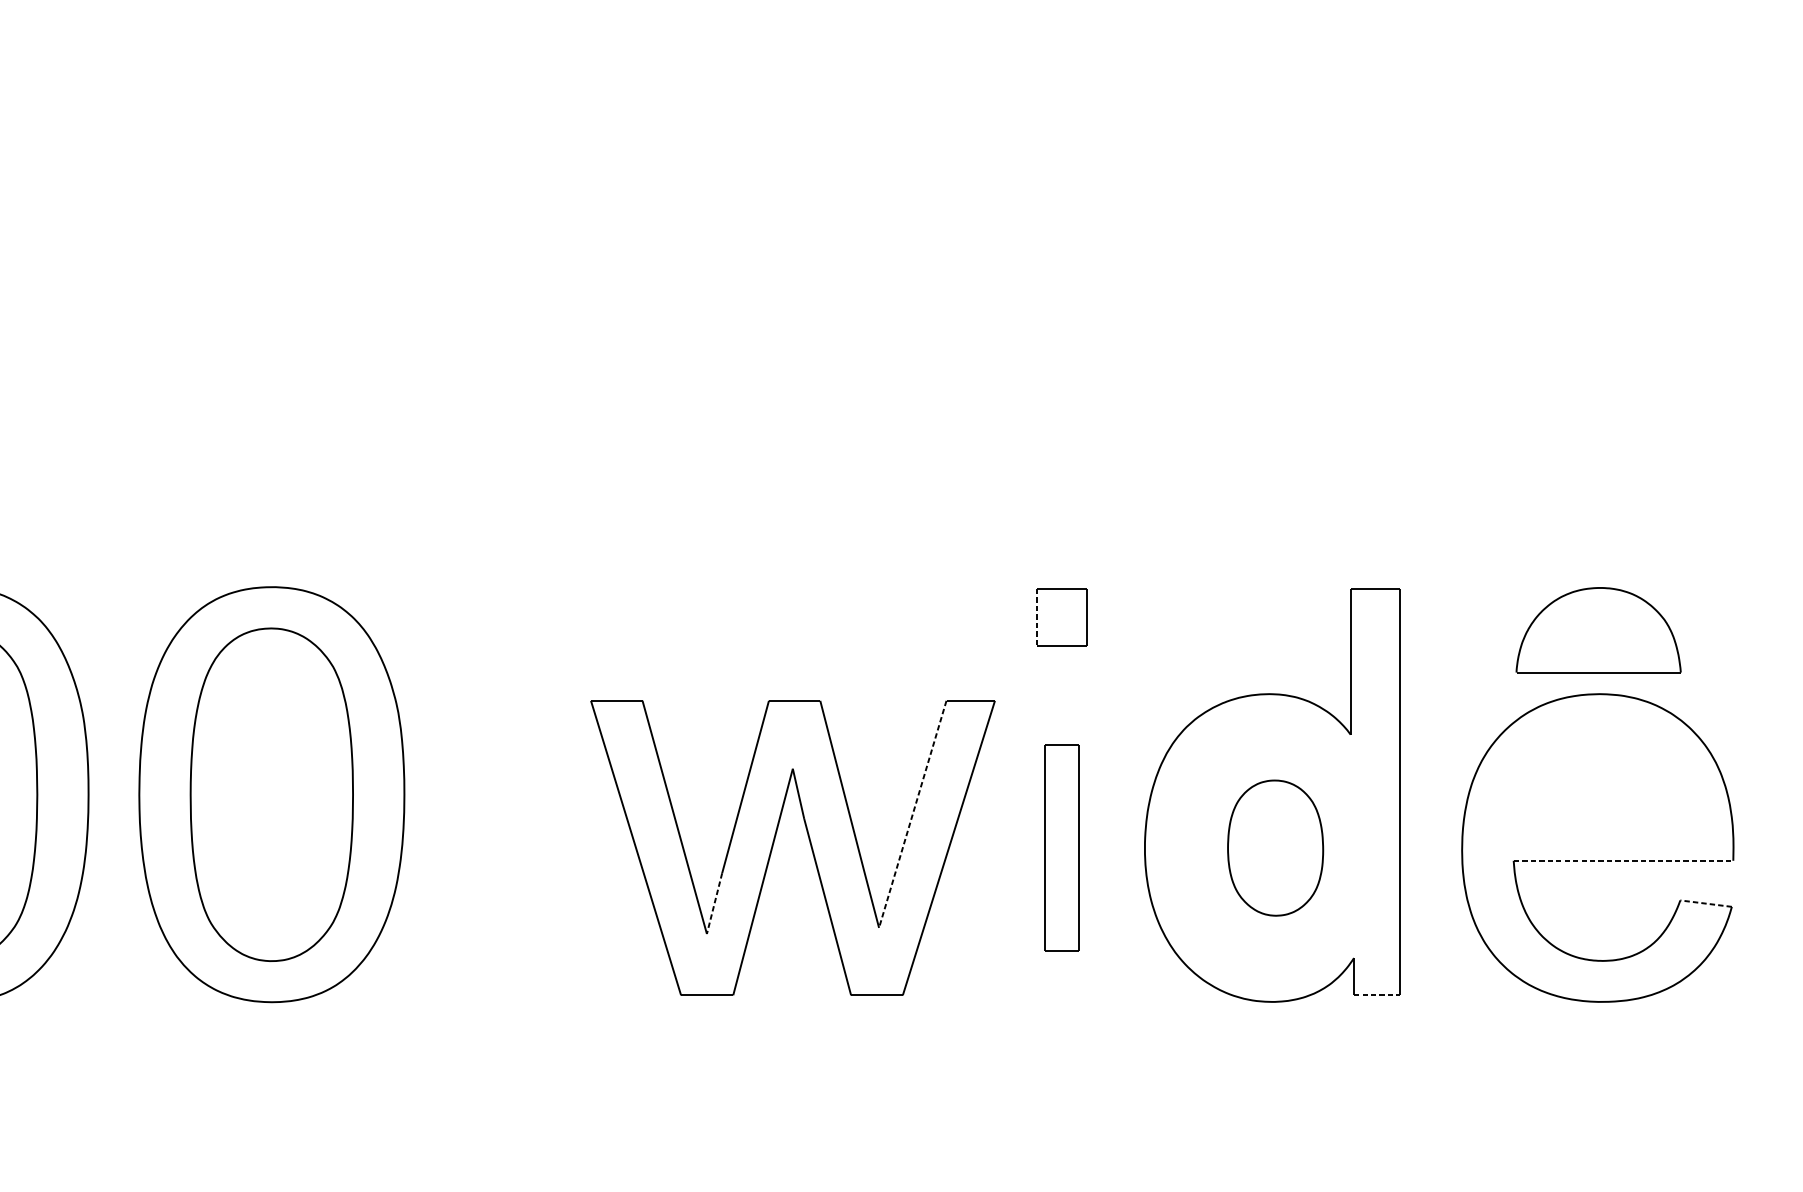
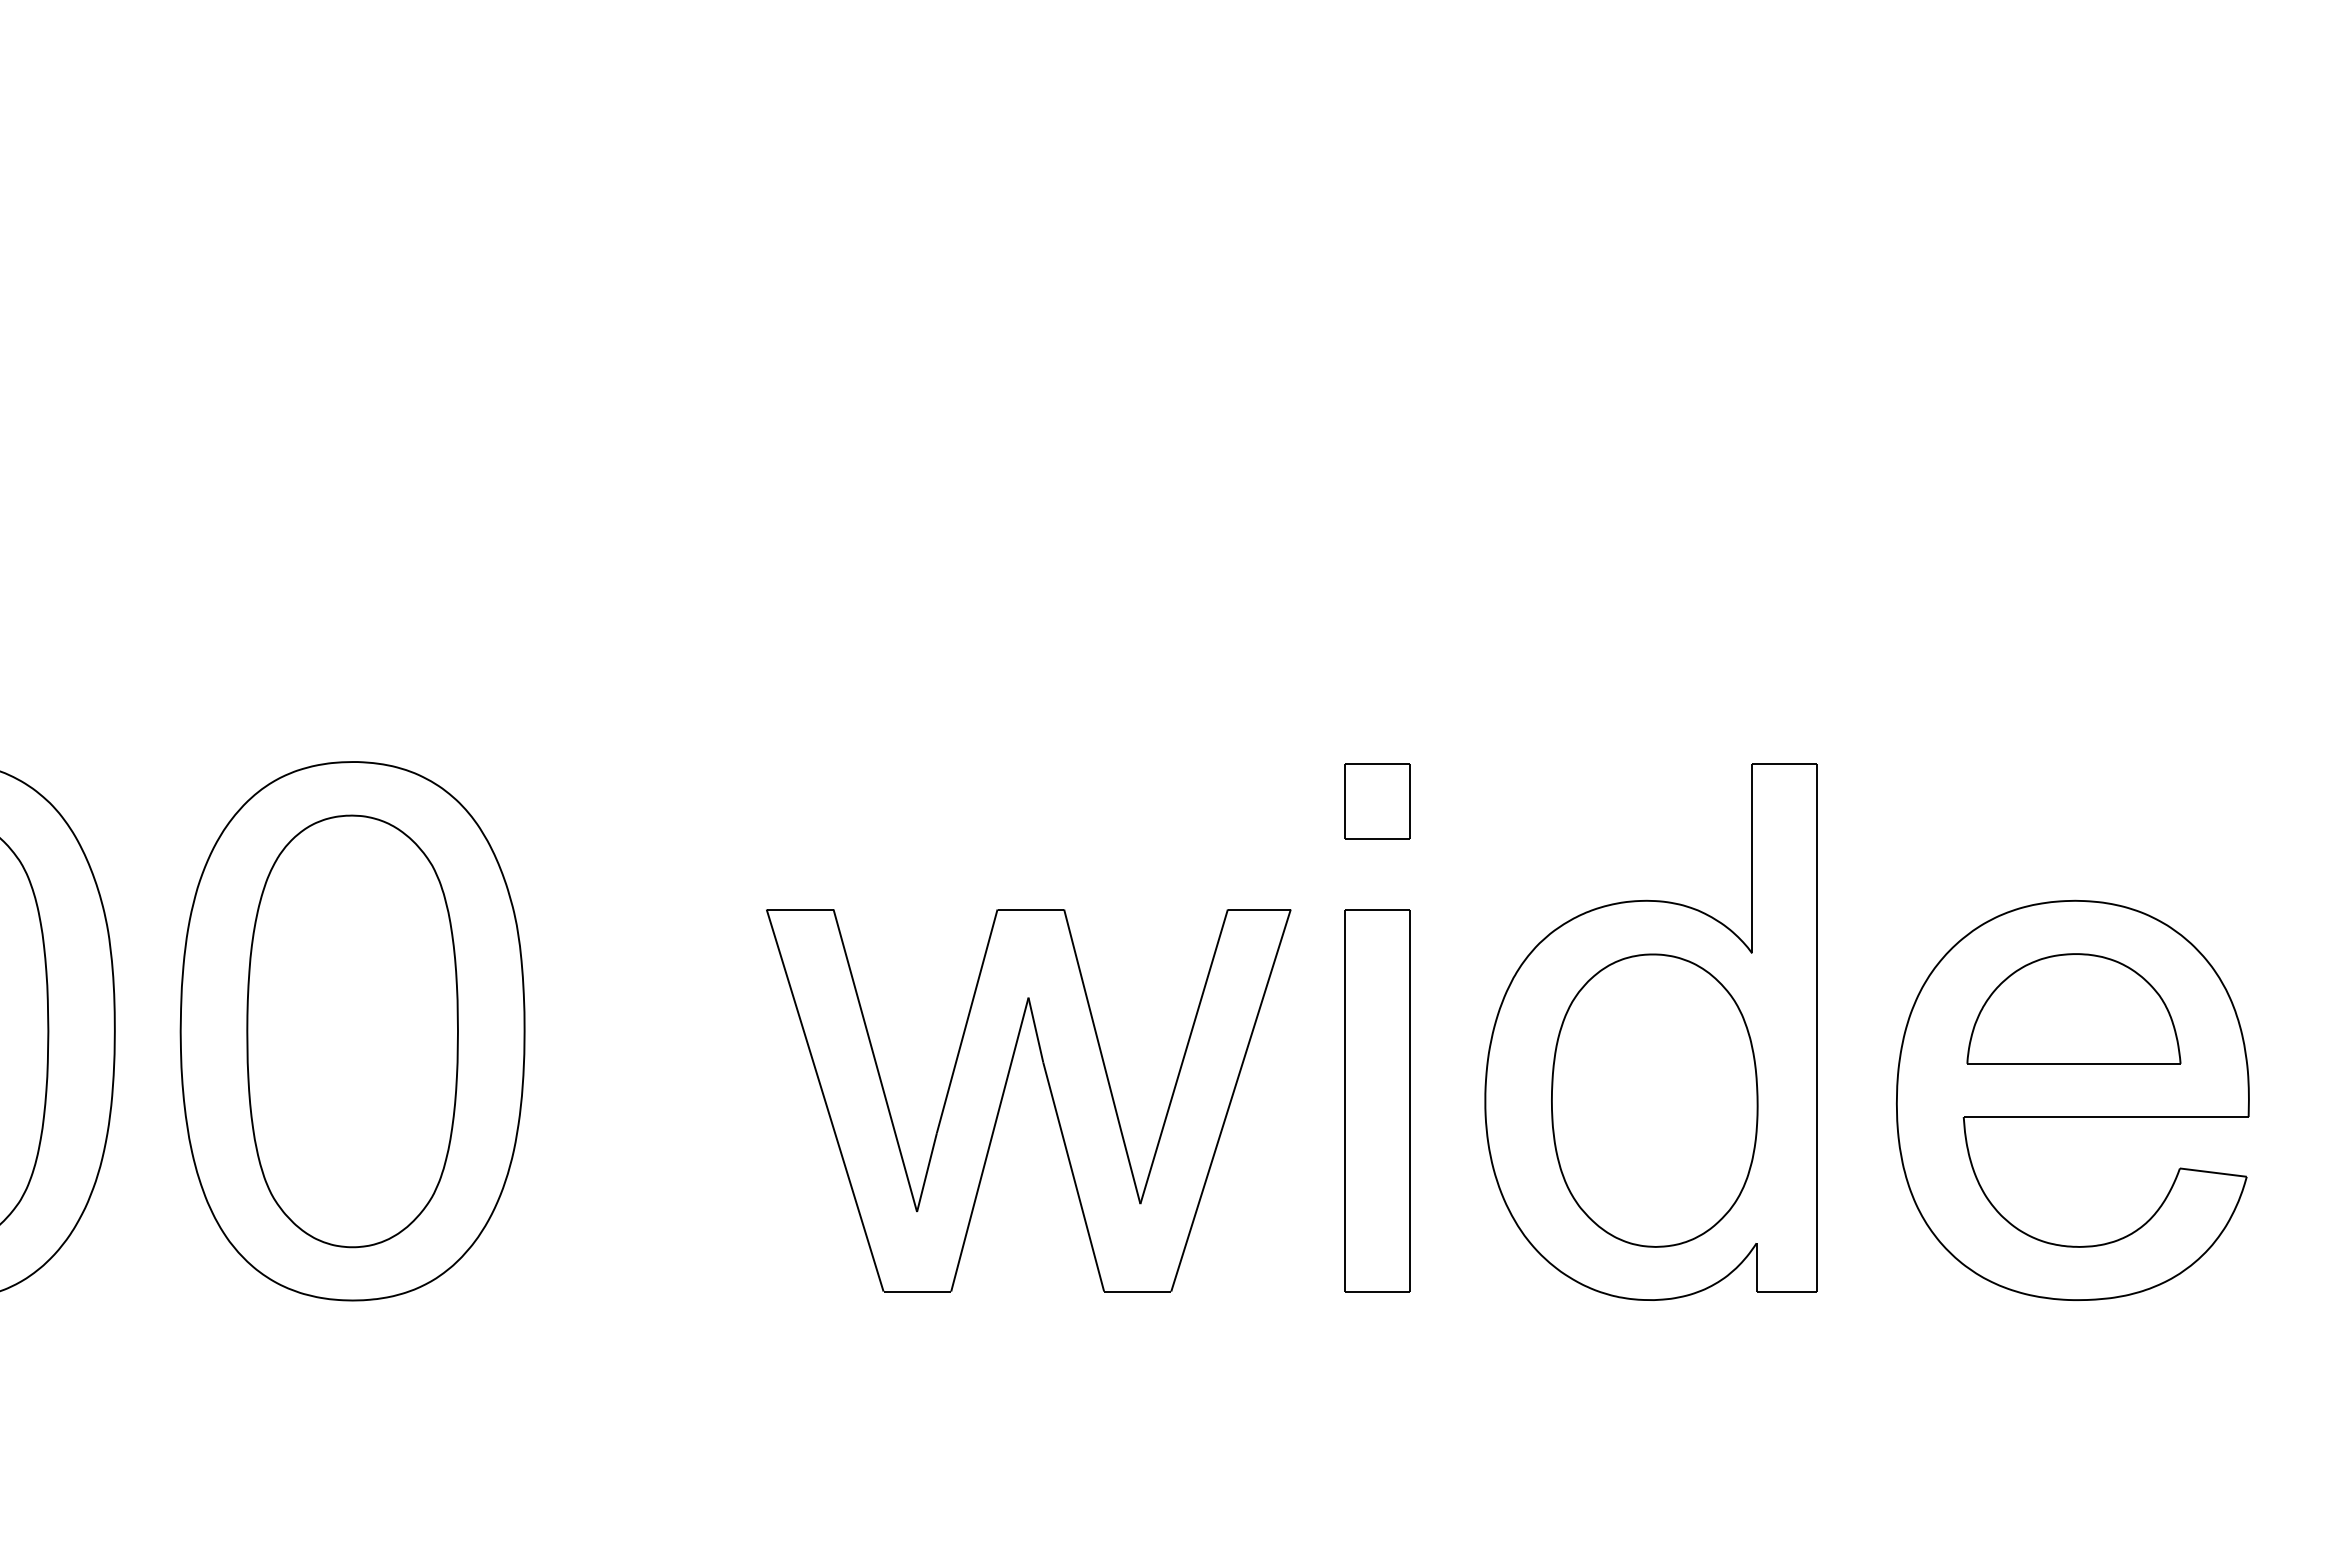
line: (1037, 617) -> (1345, 801), dashed -> solid
part: (1598, 629) -> (2073, 1008), moved
line: (912, 814) -> (1183, 1057), dashed -> solid
part: (1061, 848) -> (1377, 1100), size x1.43
part: (1275, 848) -> (1654, 1100), size x1.67
line: (1623, 861) -> (2106, 1117), dashed -> solid
line: (714, 903) -> (926, 1172), dashed -> solid
line: (1706, 903) -> (2213, 1172), dashed -> solid
line: (1377, 995) -> (1787, 1291), dashed -> solid

